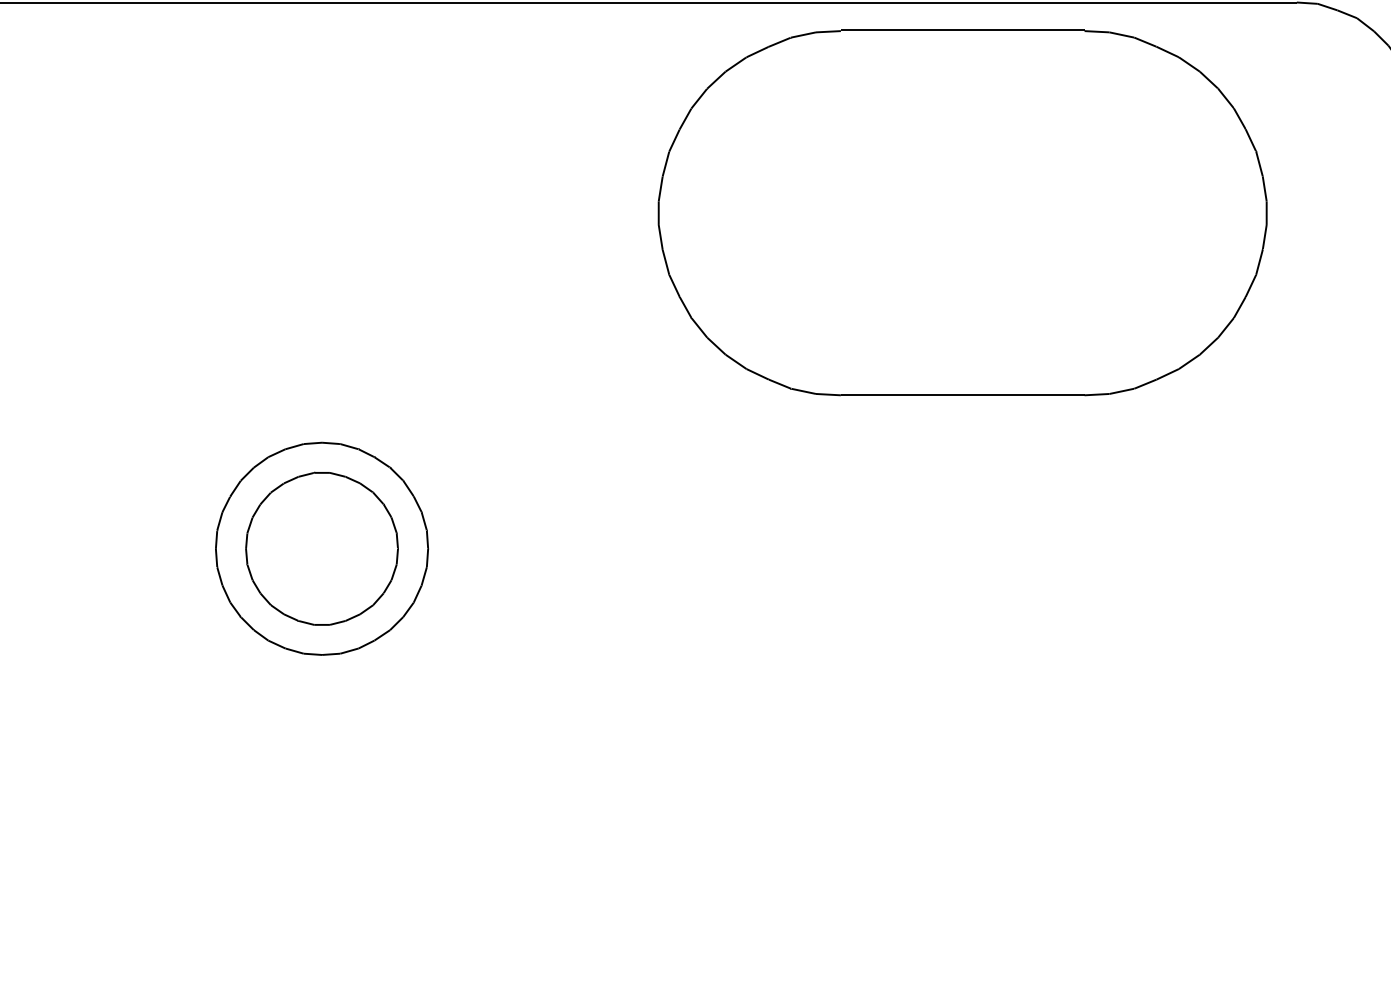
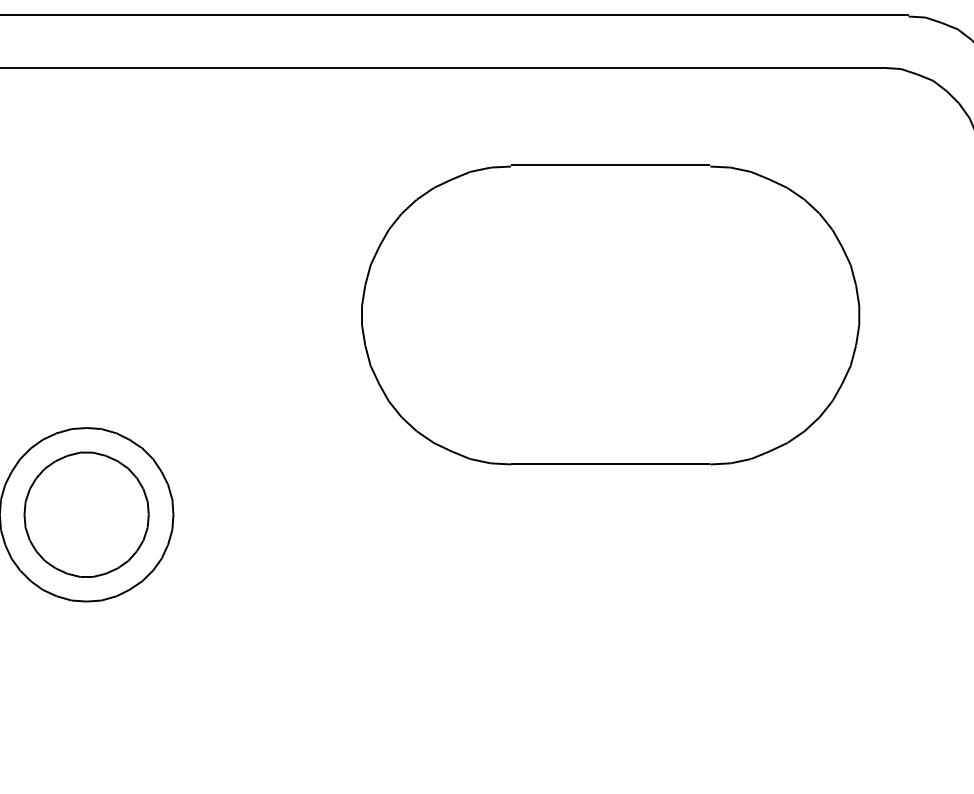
part: (962, 212) -> (610, 314), moved

